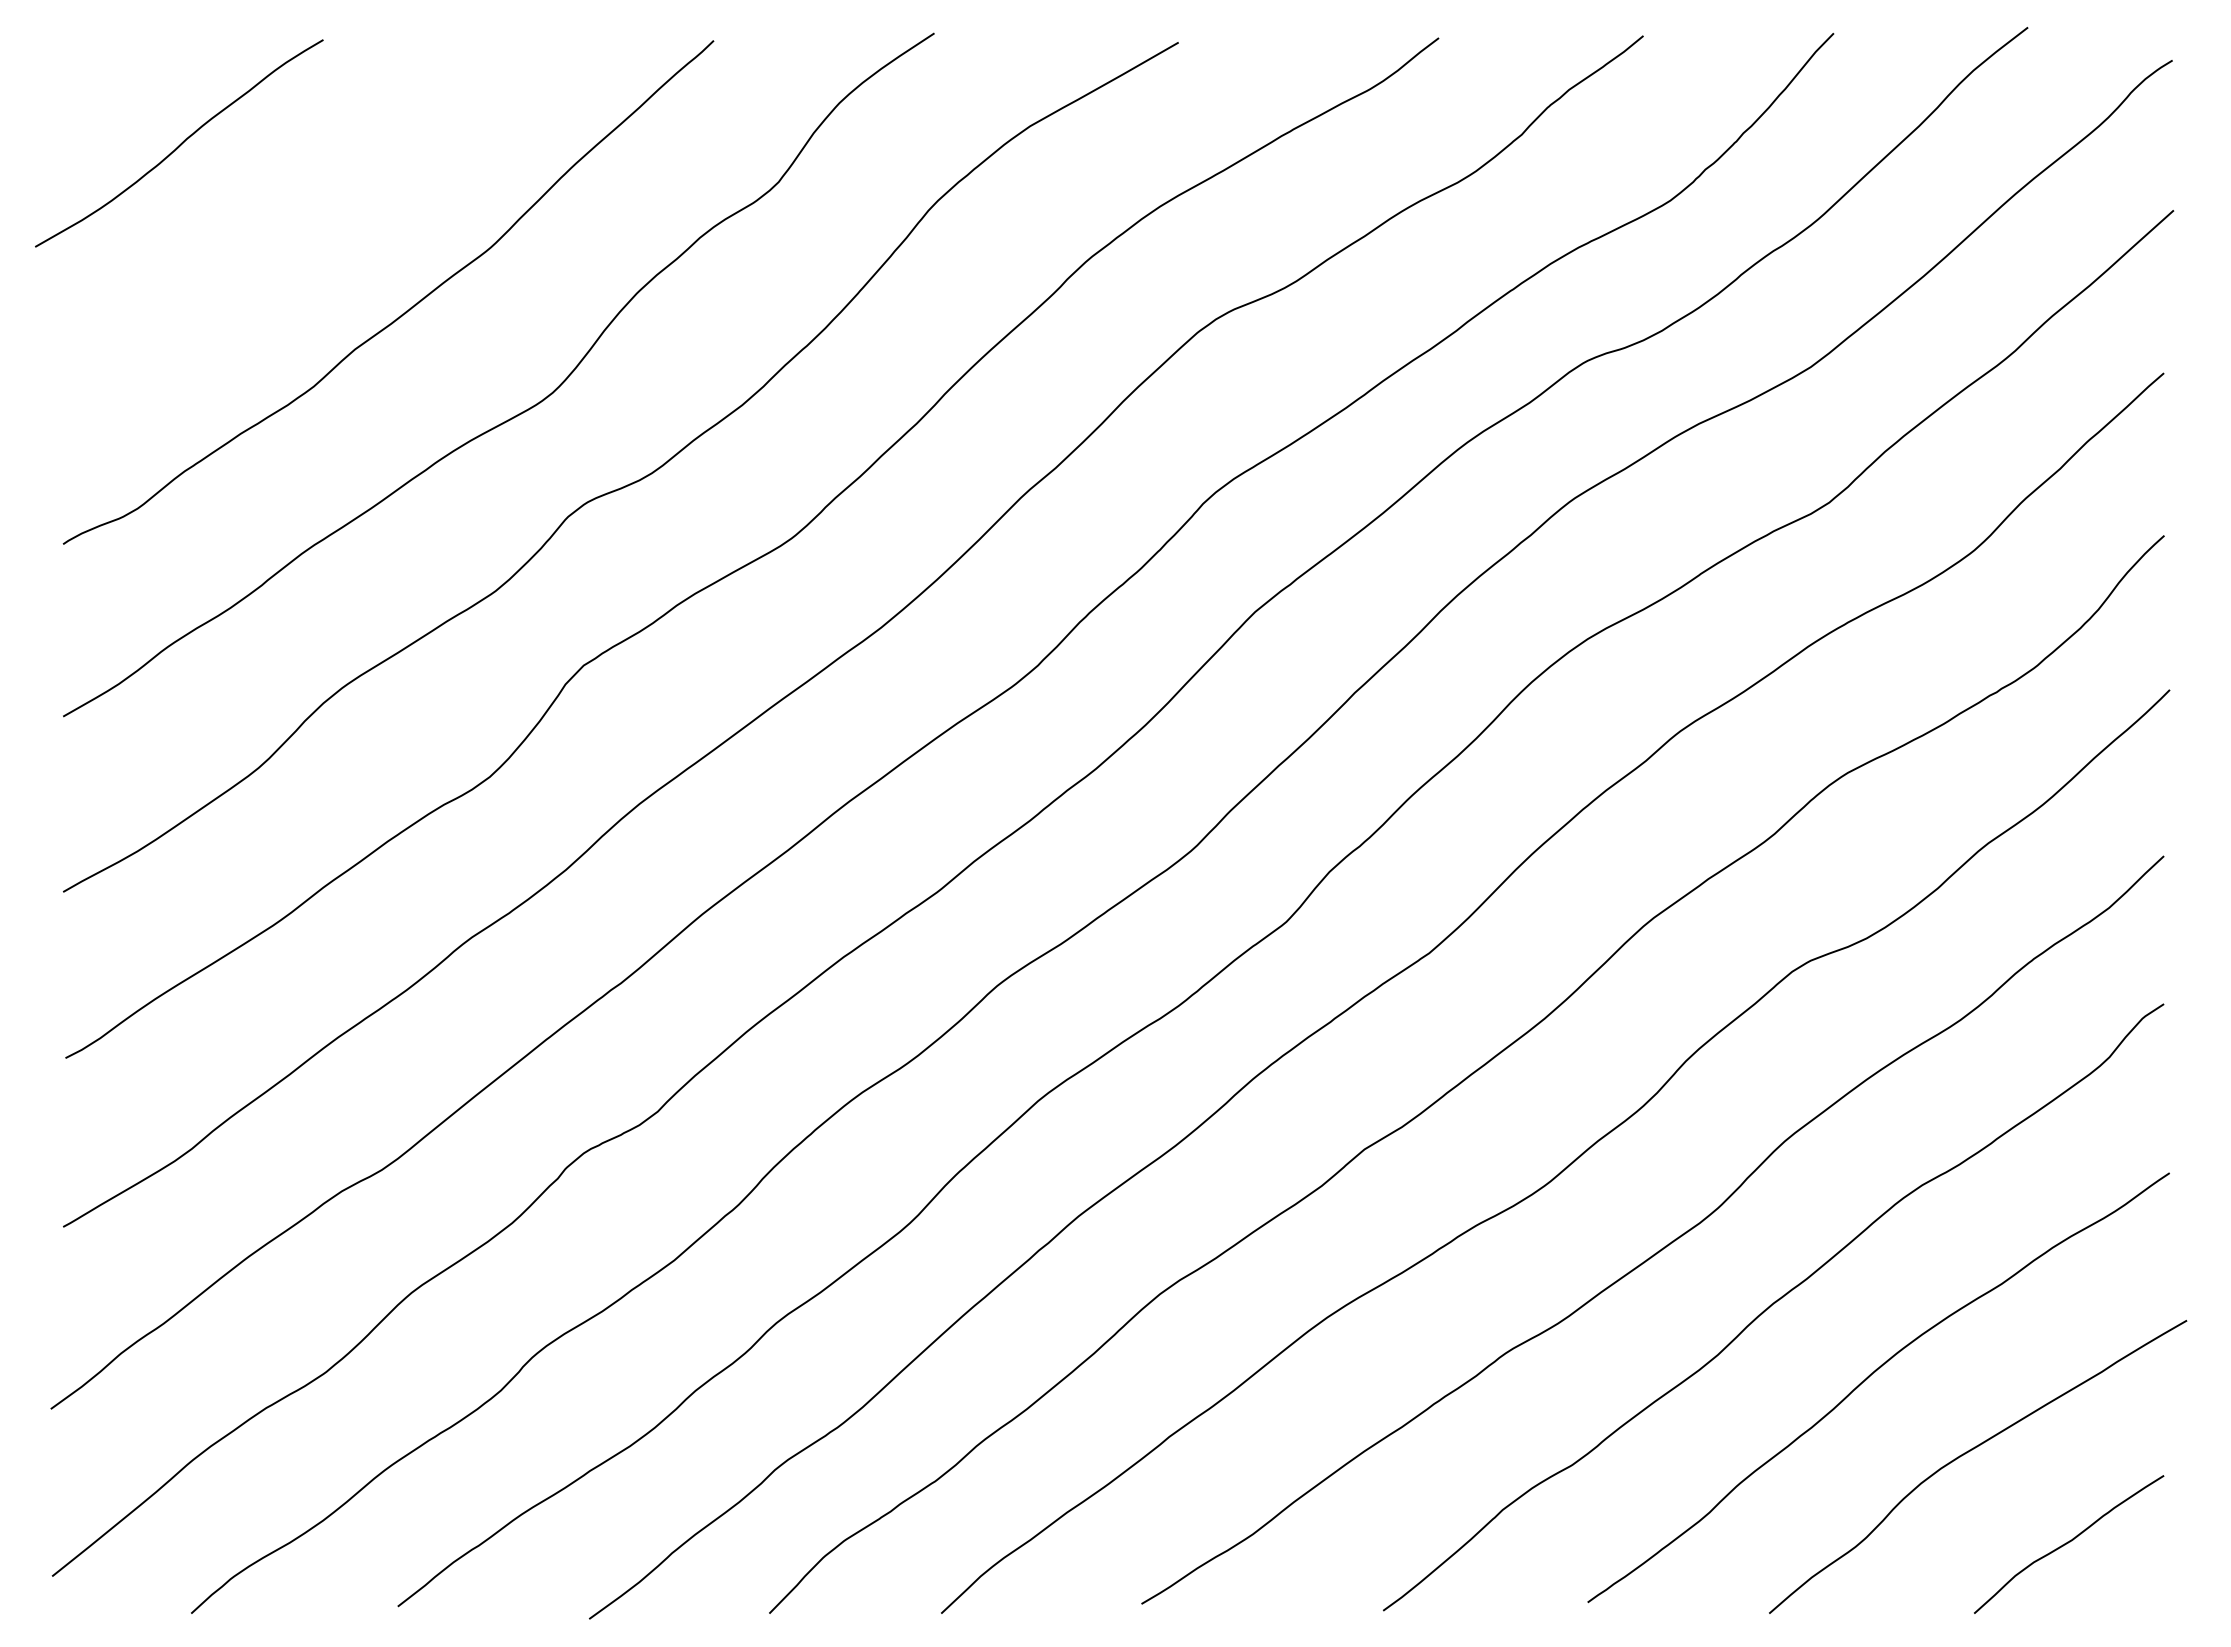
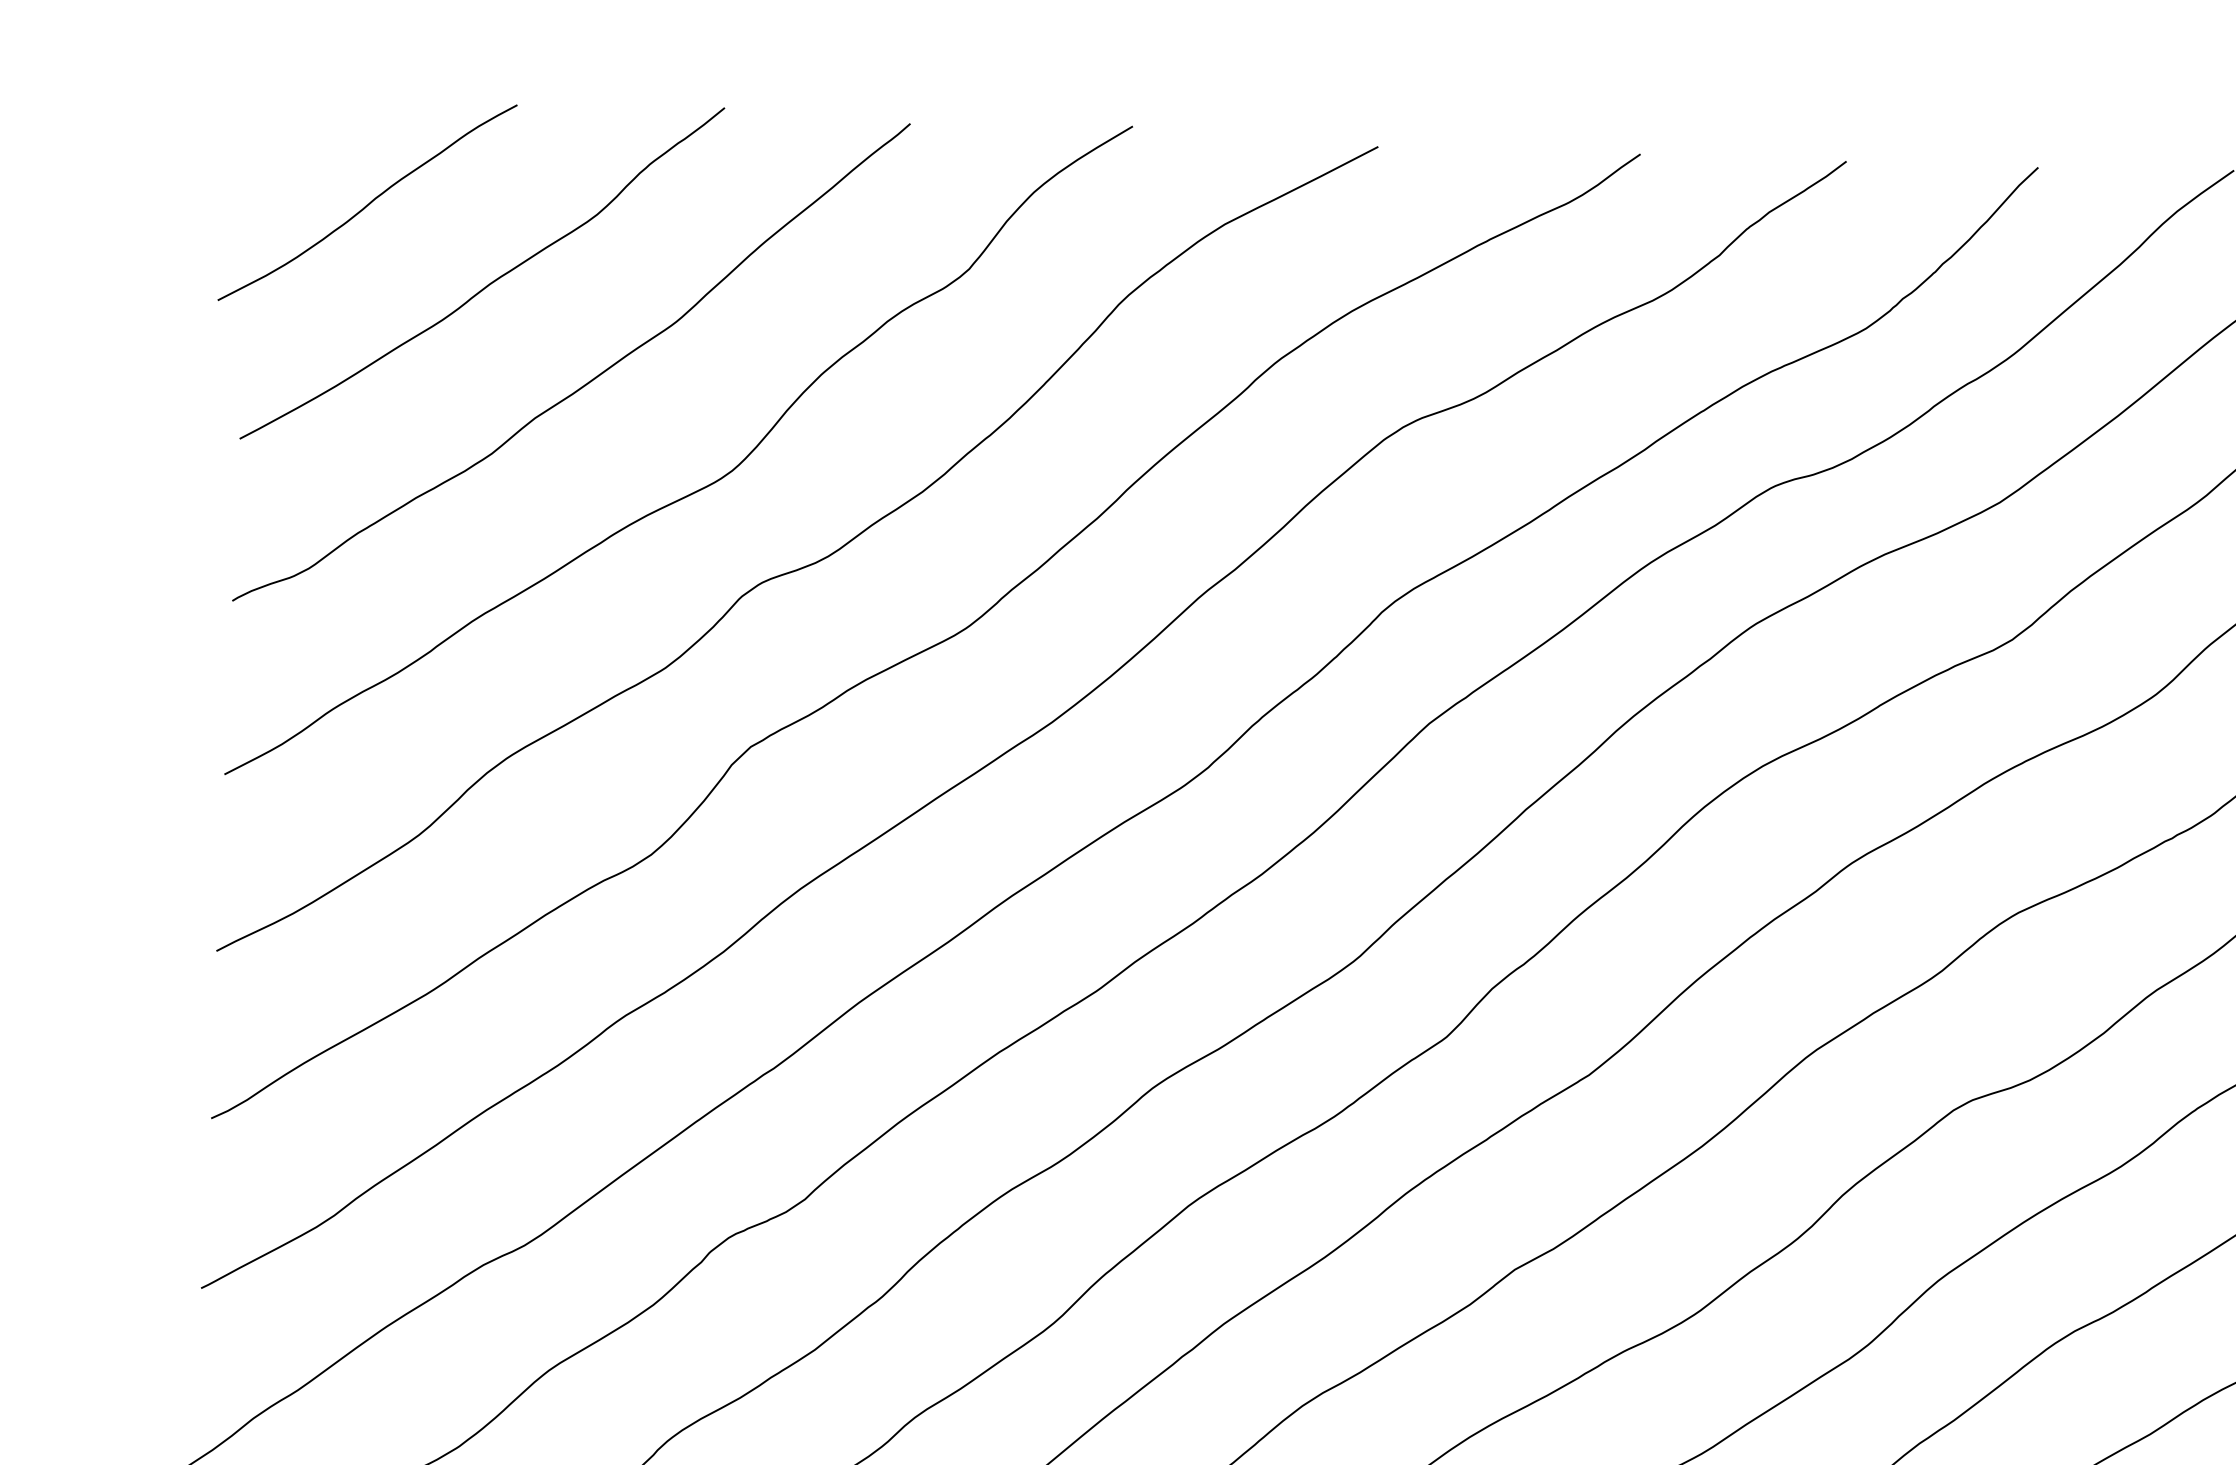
curve: (302, 218) -> (488, 283), added

